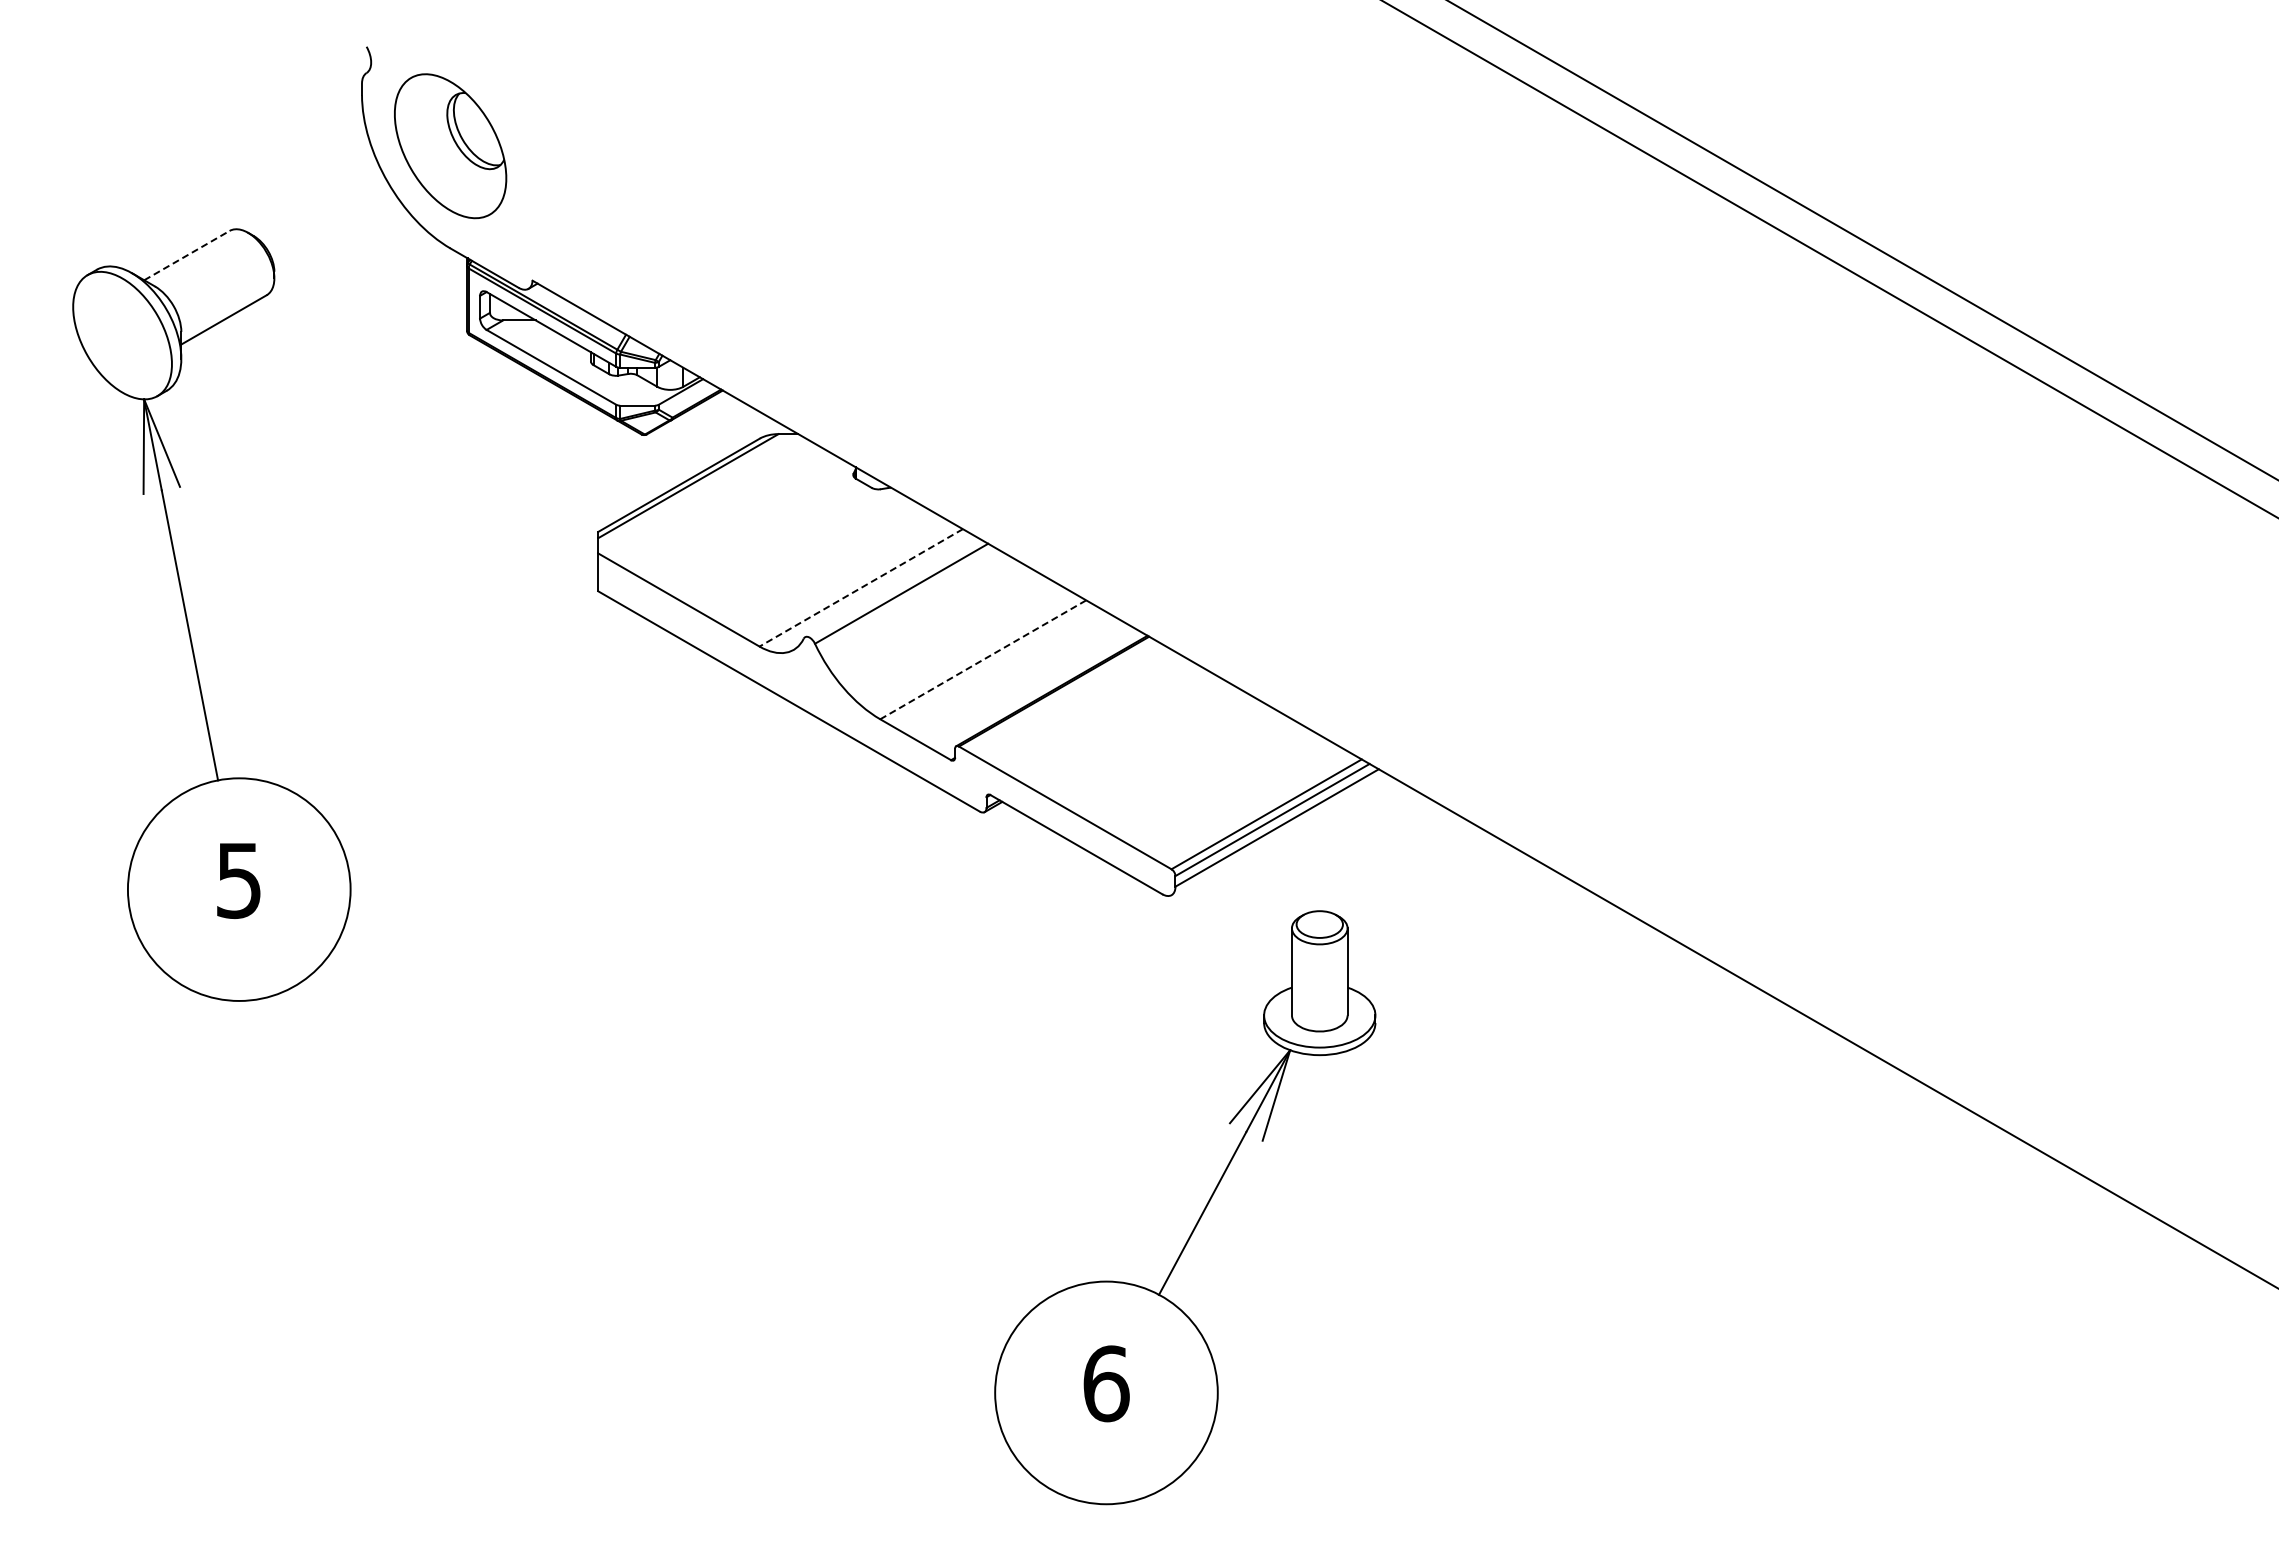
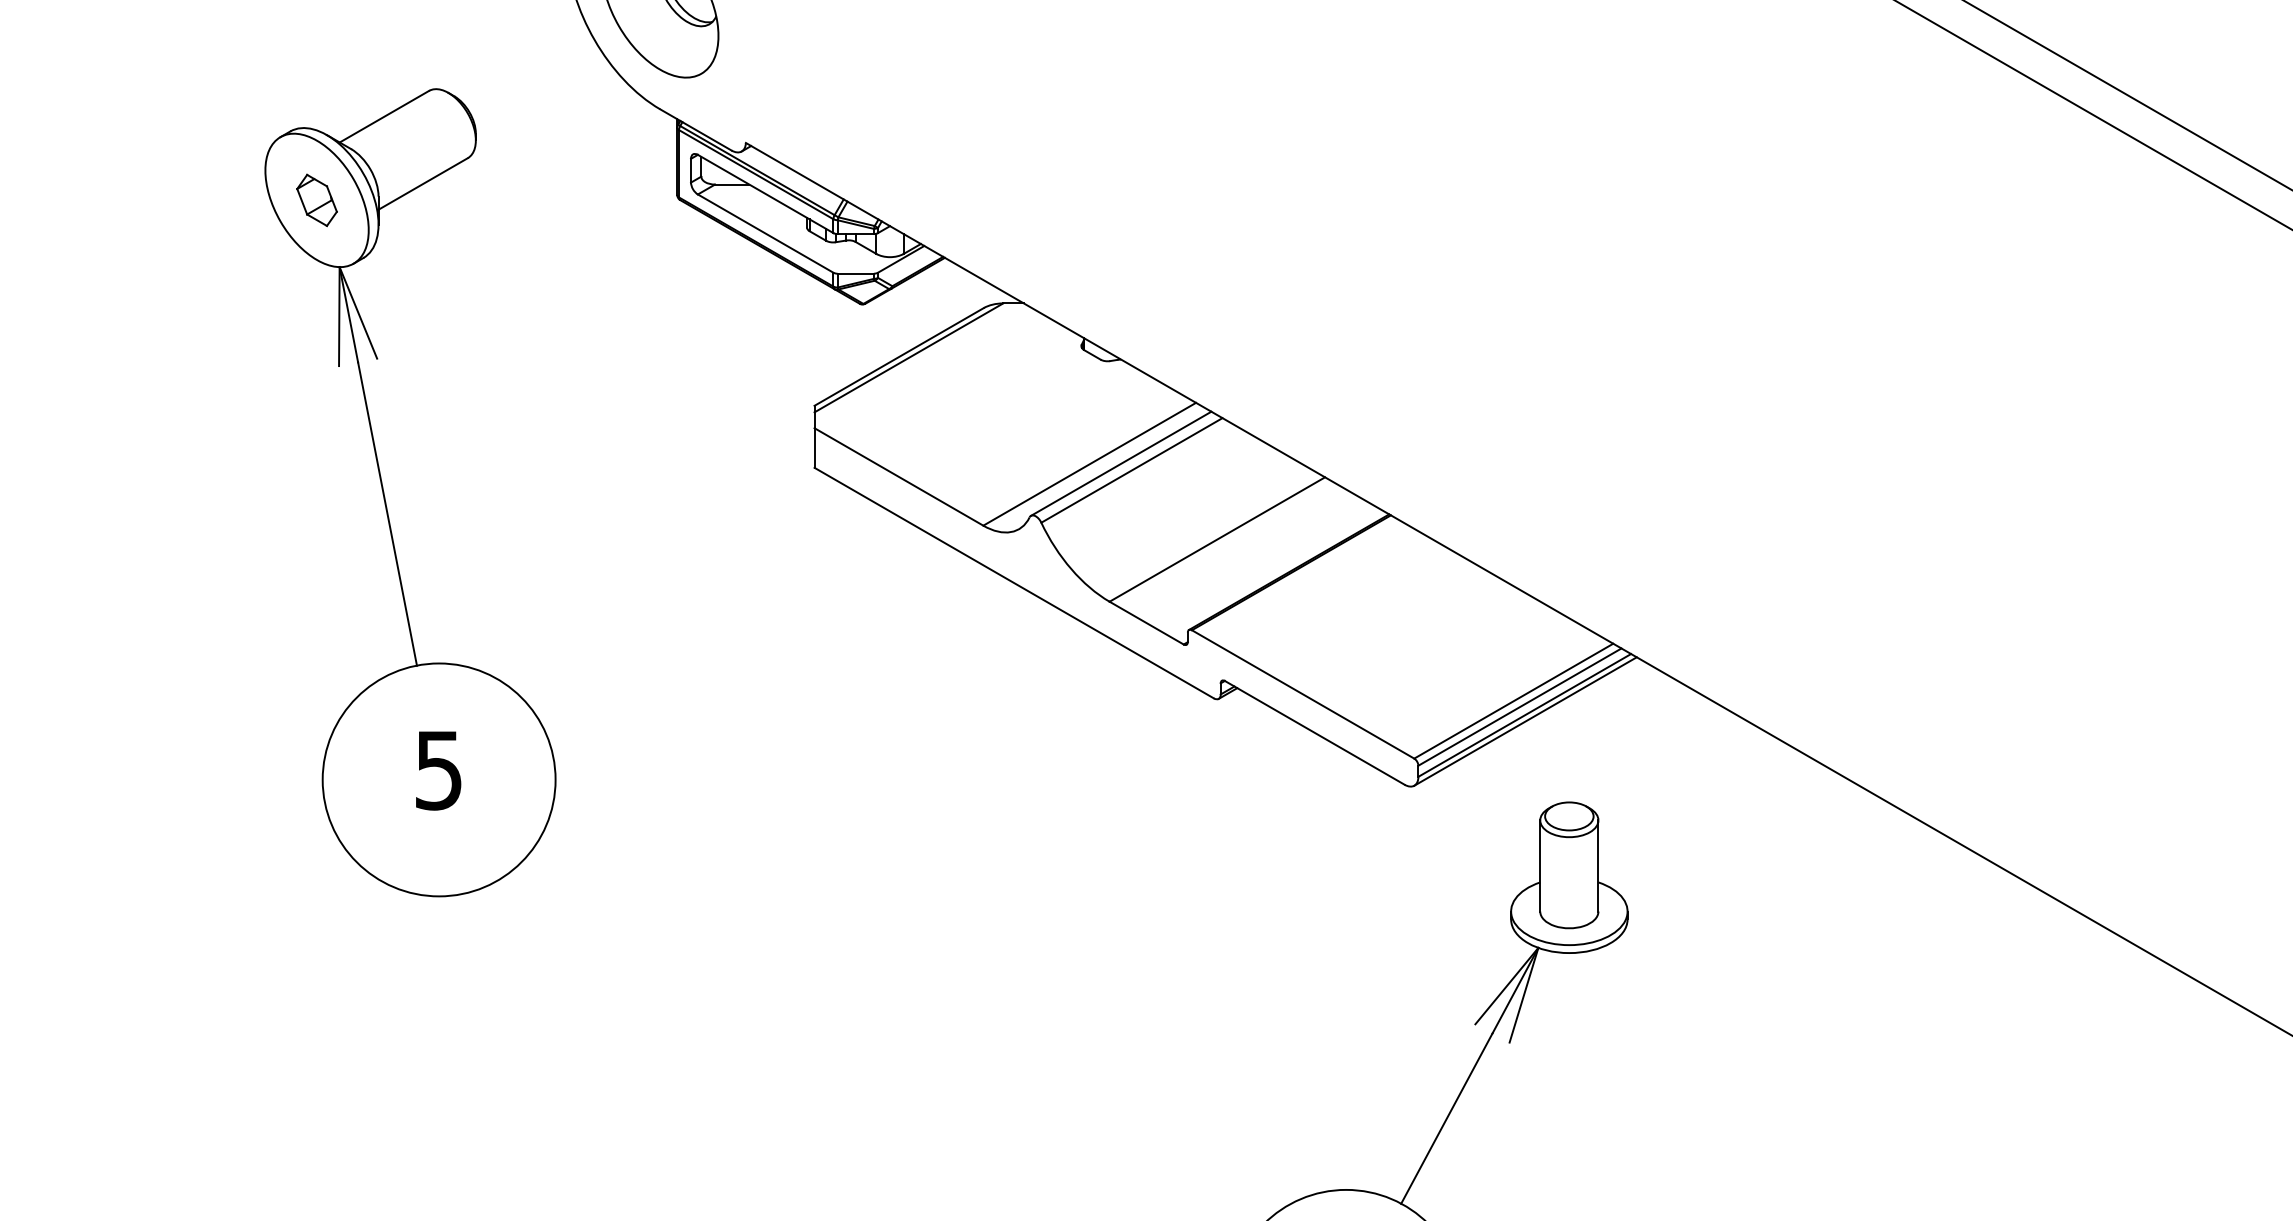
line: (187, 255) -> (384, 116), dashed -> solid
part: (122, 335) -> (316, 200), added
line: (891, 587) -> (1121, 463), added
line: (860, 588) -> (1088, 464), dashed -> solid
line: (983, 659) -> (1217, 539), dashed -> solid
line: (1277, 833) -> (1525, 721), added

